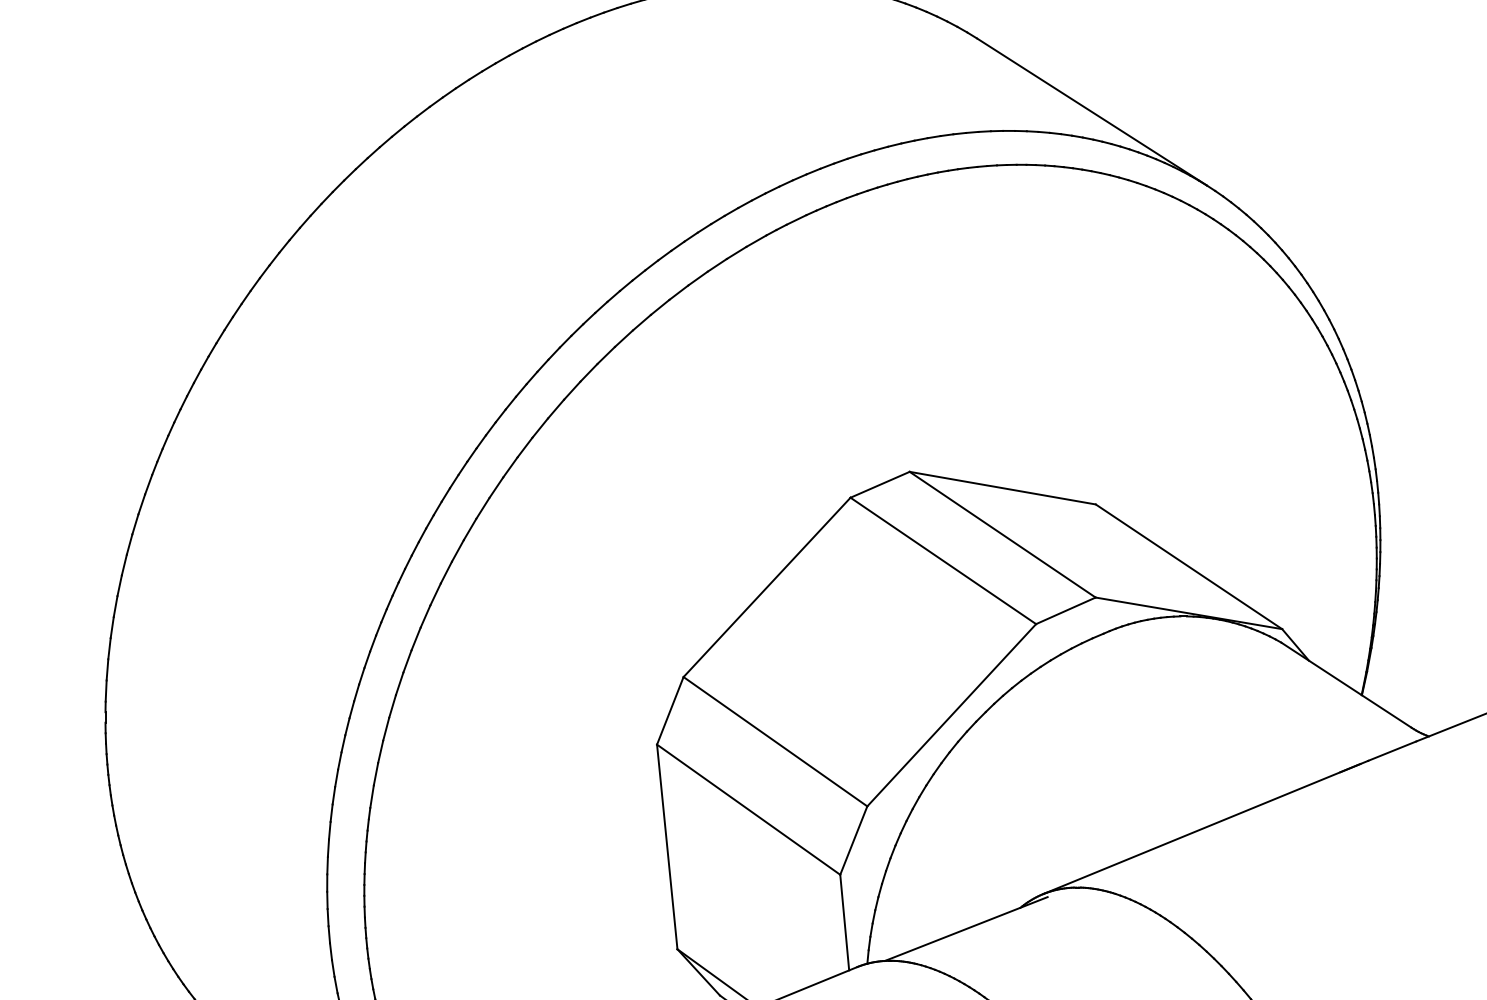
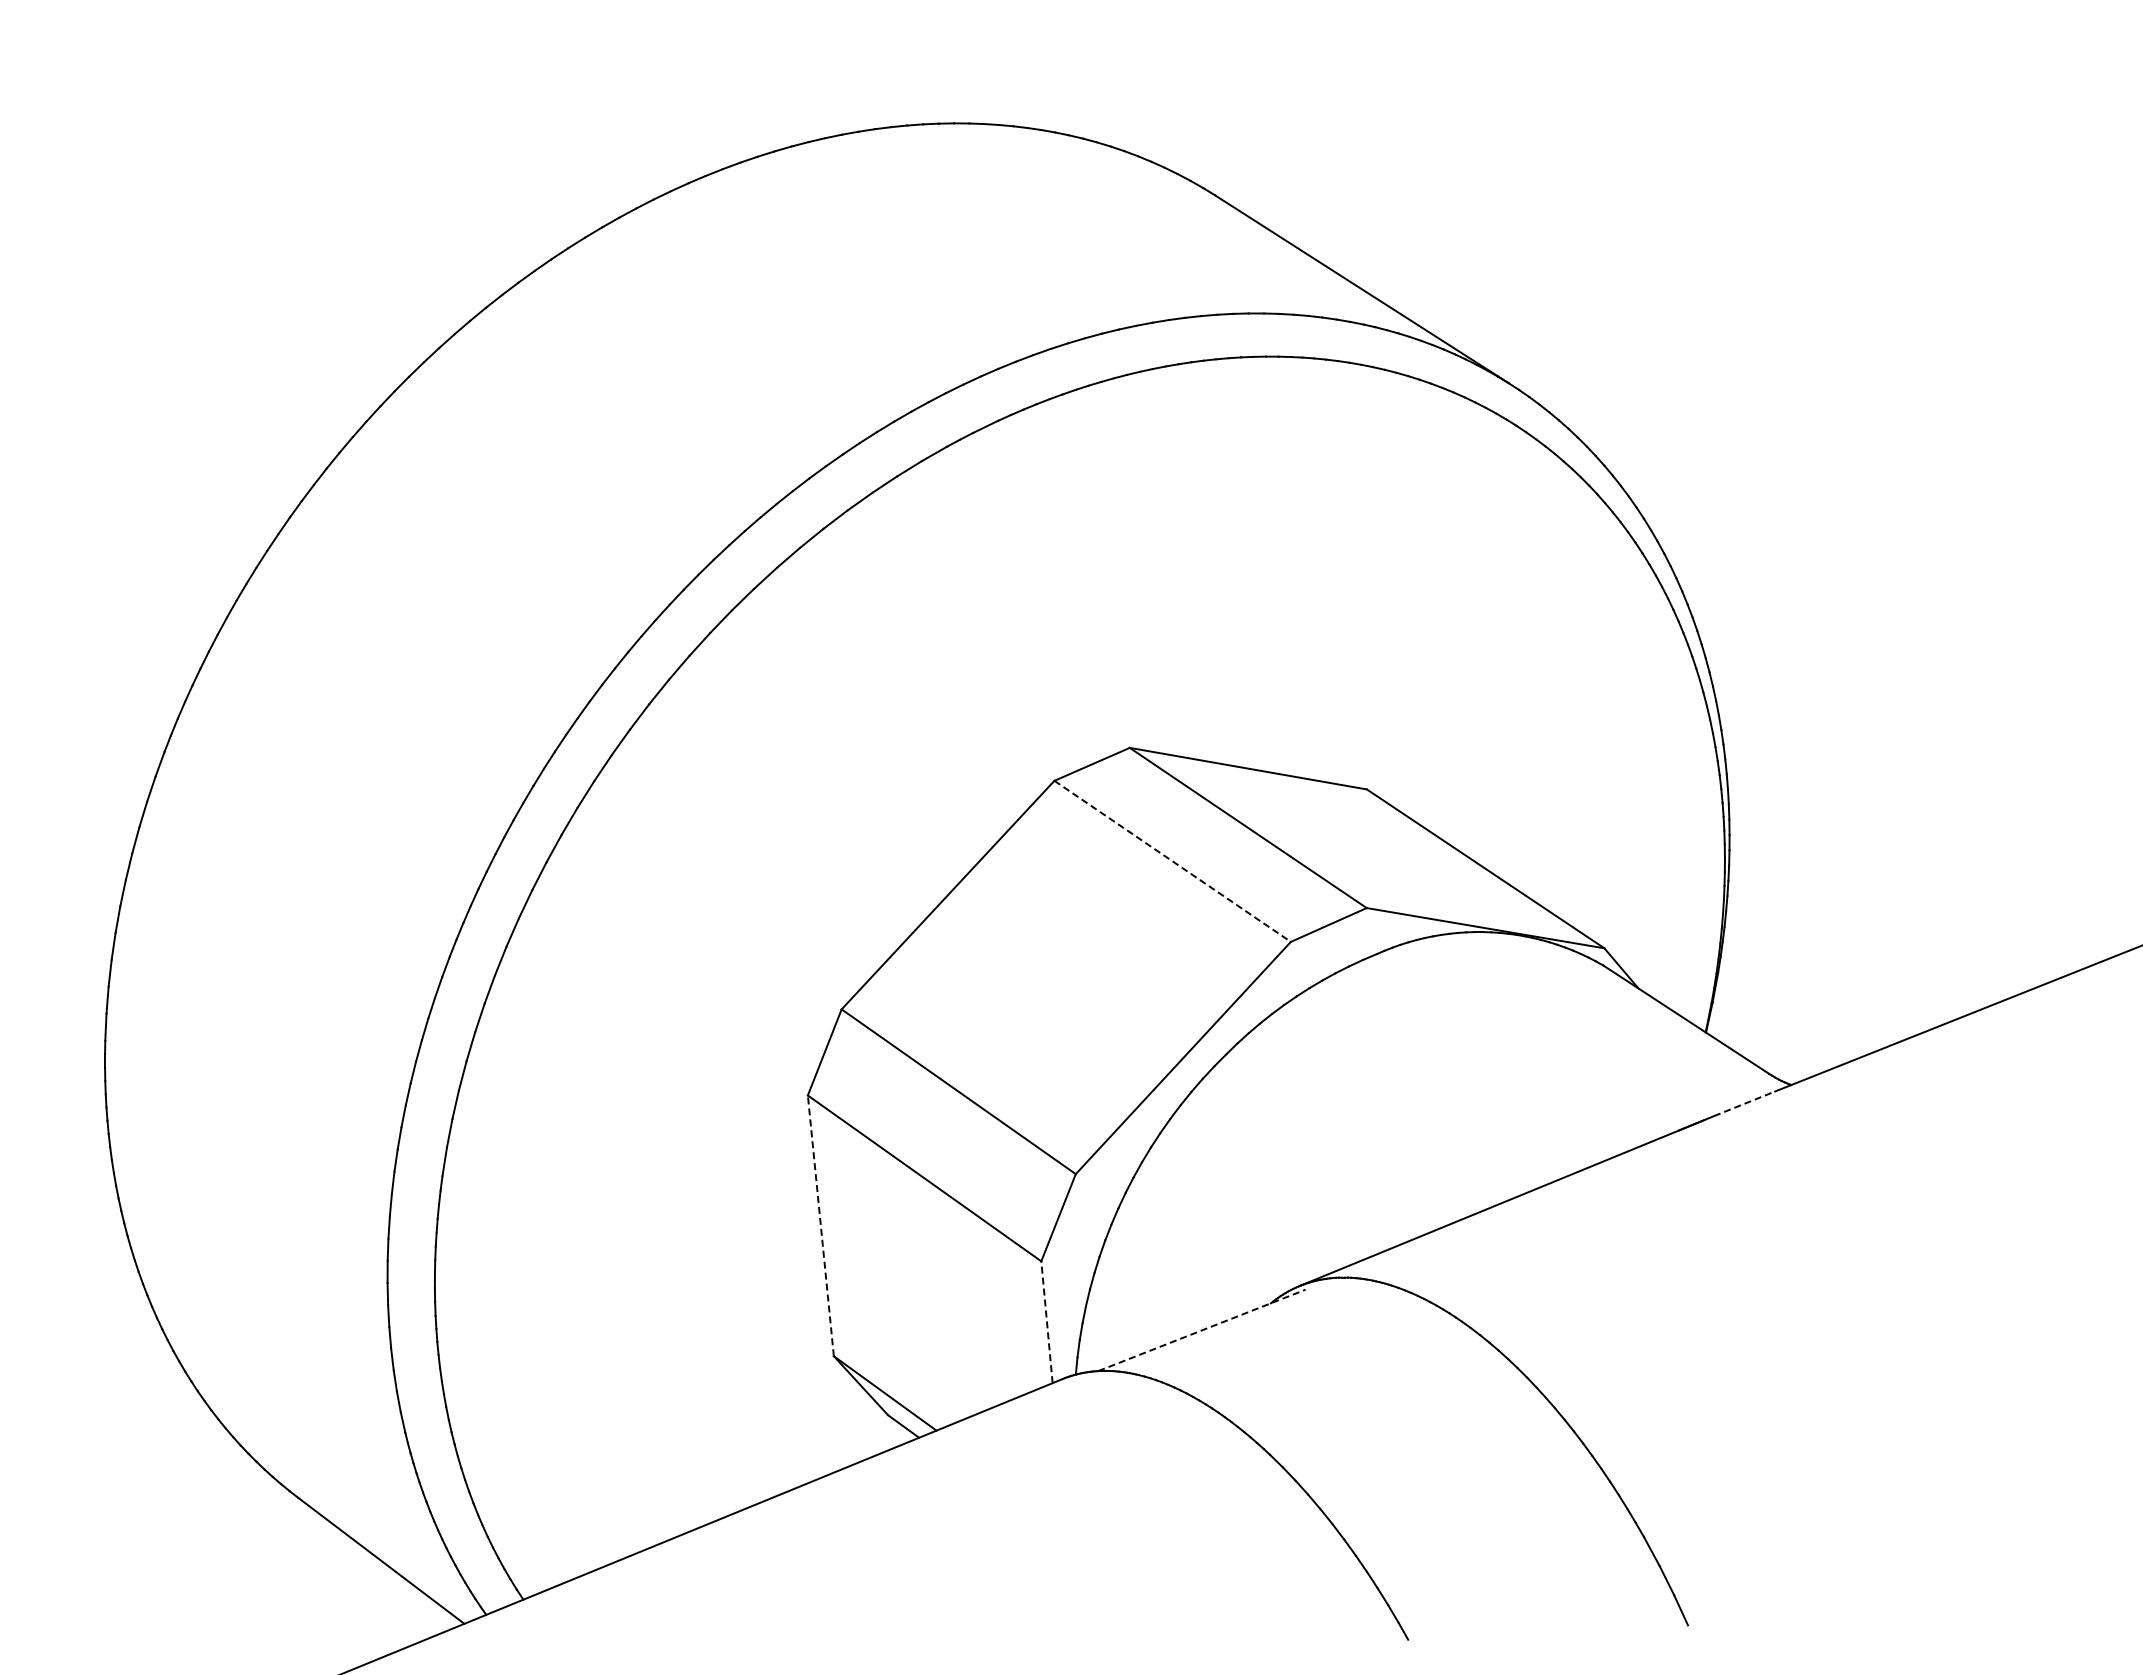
line: (944, 561) -> (1173, 861), solid -> dashed
line: (1392, 750) -> (1744, 1103), solid -> dashed
line: (666, 846) -> (820, 1225), solid -> dashed
line: (844, 922) -> (1046, 1321), solid -> dashed
line: (966, 929) -> (1202, 1330), solid -> dashed

